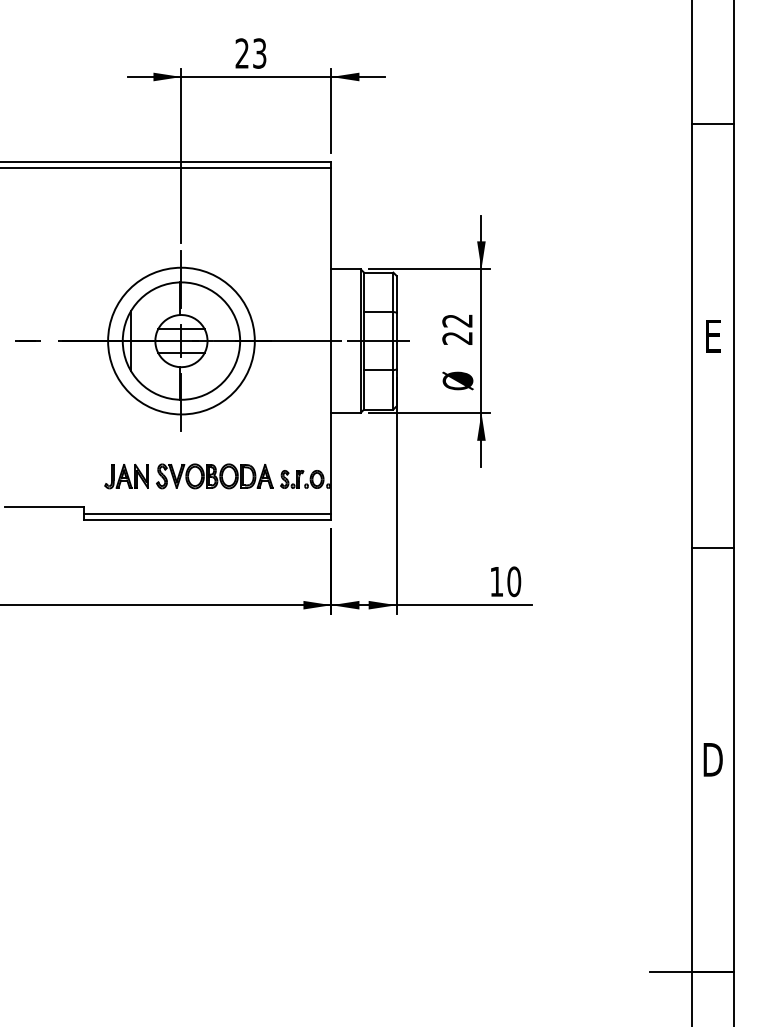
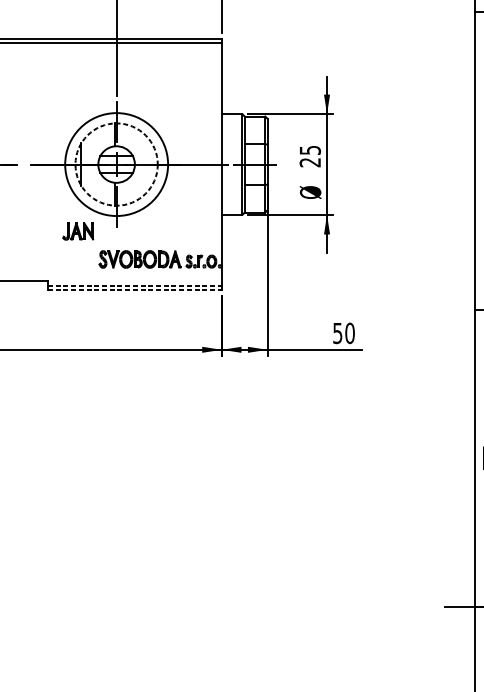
text: (457, 320) -> (310, 150), 22 -> 25
circle: (181, 340) -> (116, 164), solid -> dashed
part: (126, 476) -> (78, 231), moved
line: (207, 513) -> (134, 285), solid -> dashed
line: (207, 520) -> (134, 290), solid -> dashed
text: (496, 582) -> (337, 333), 10 -> 50

